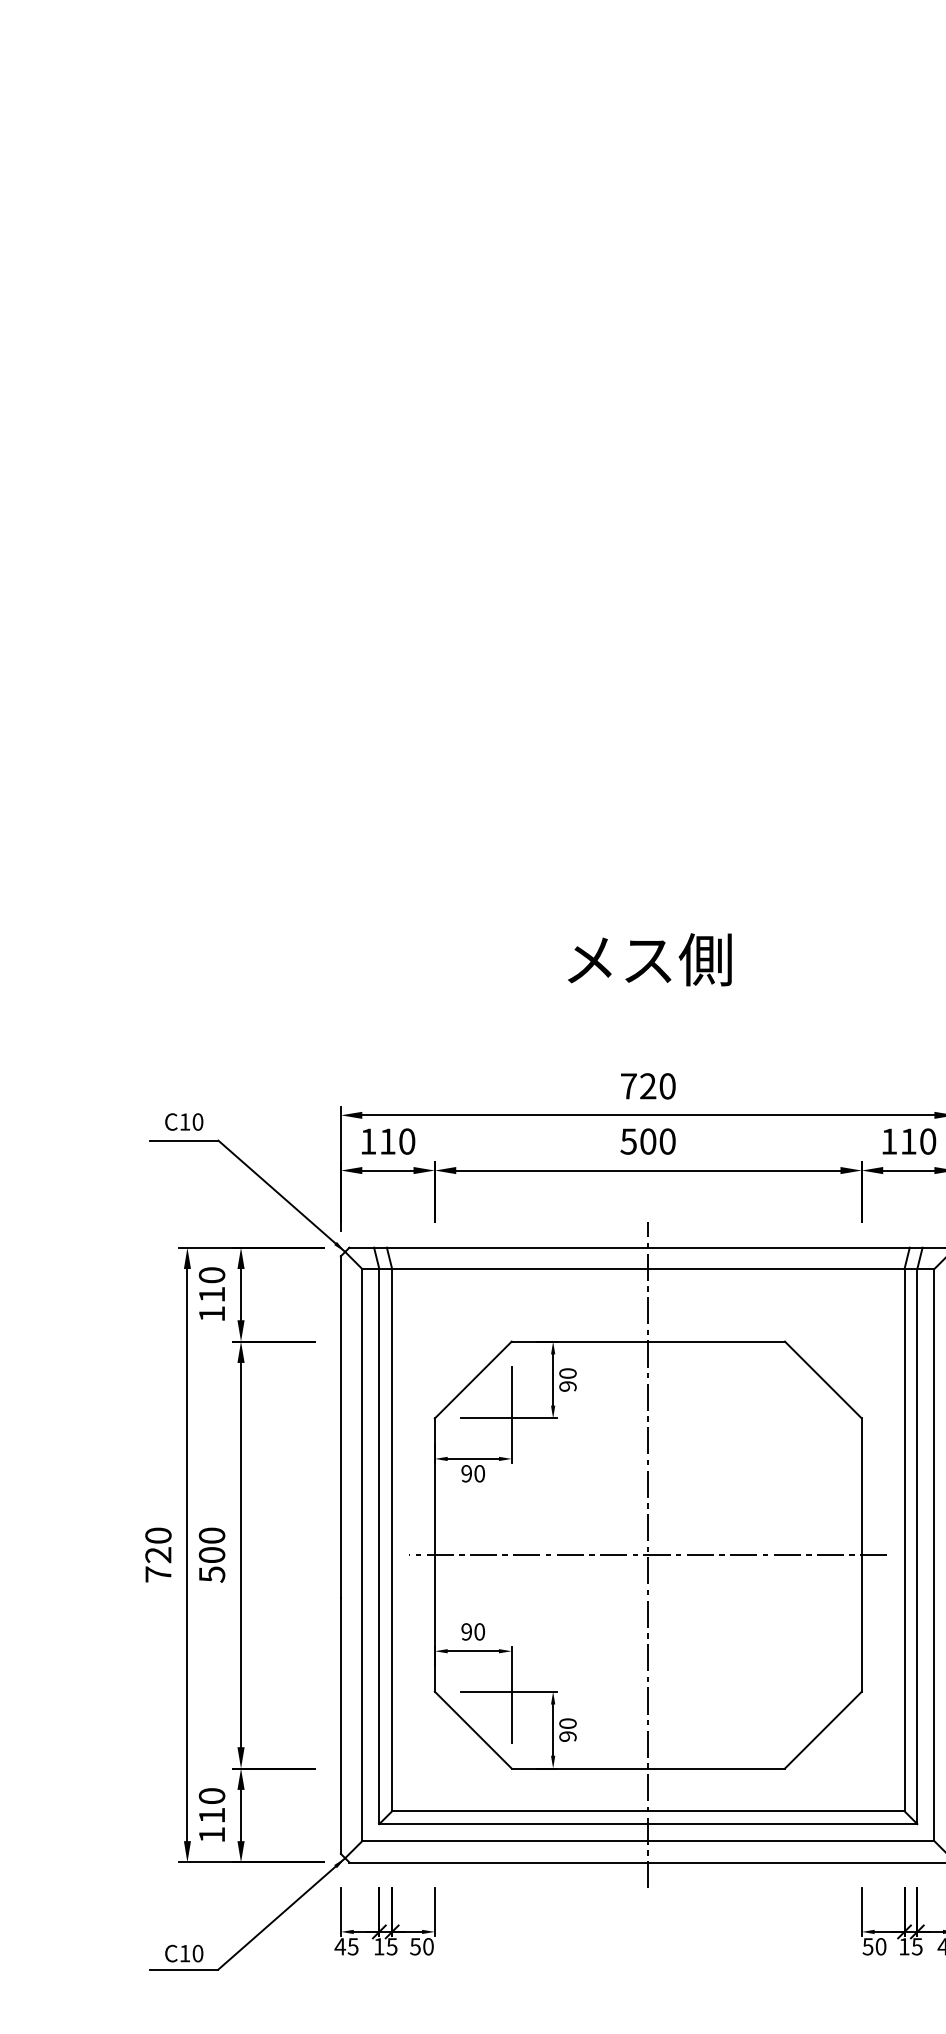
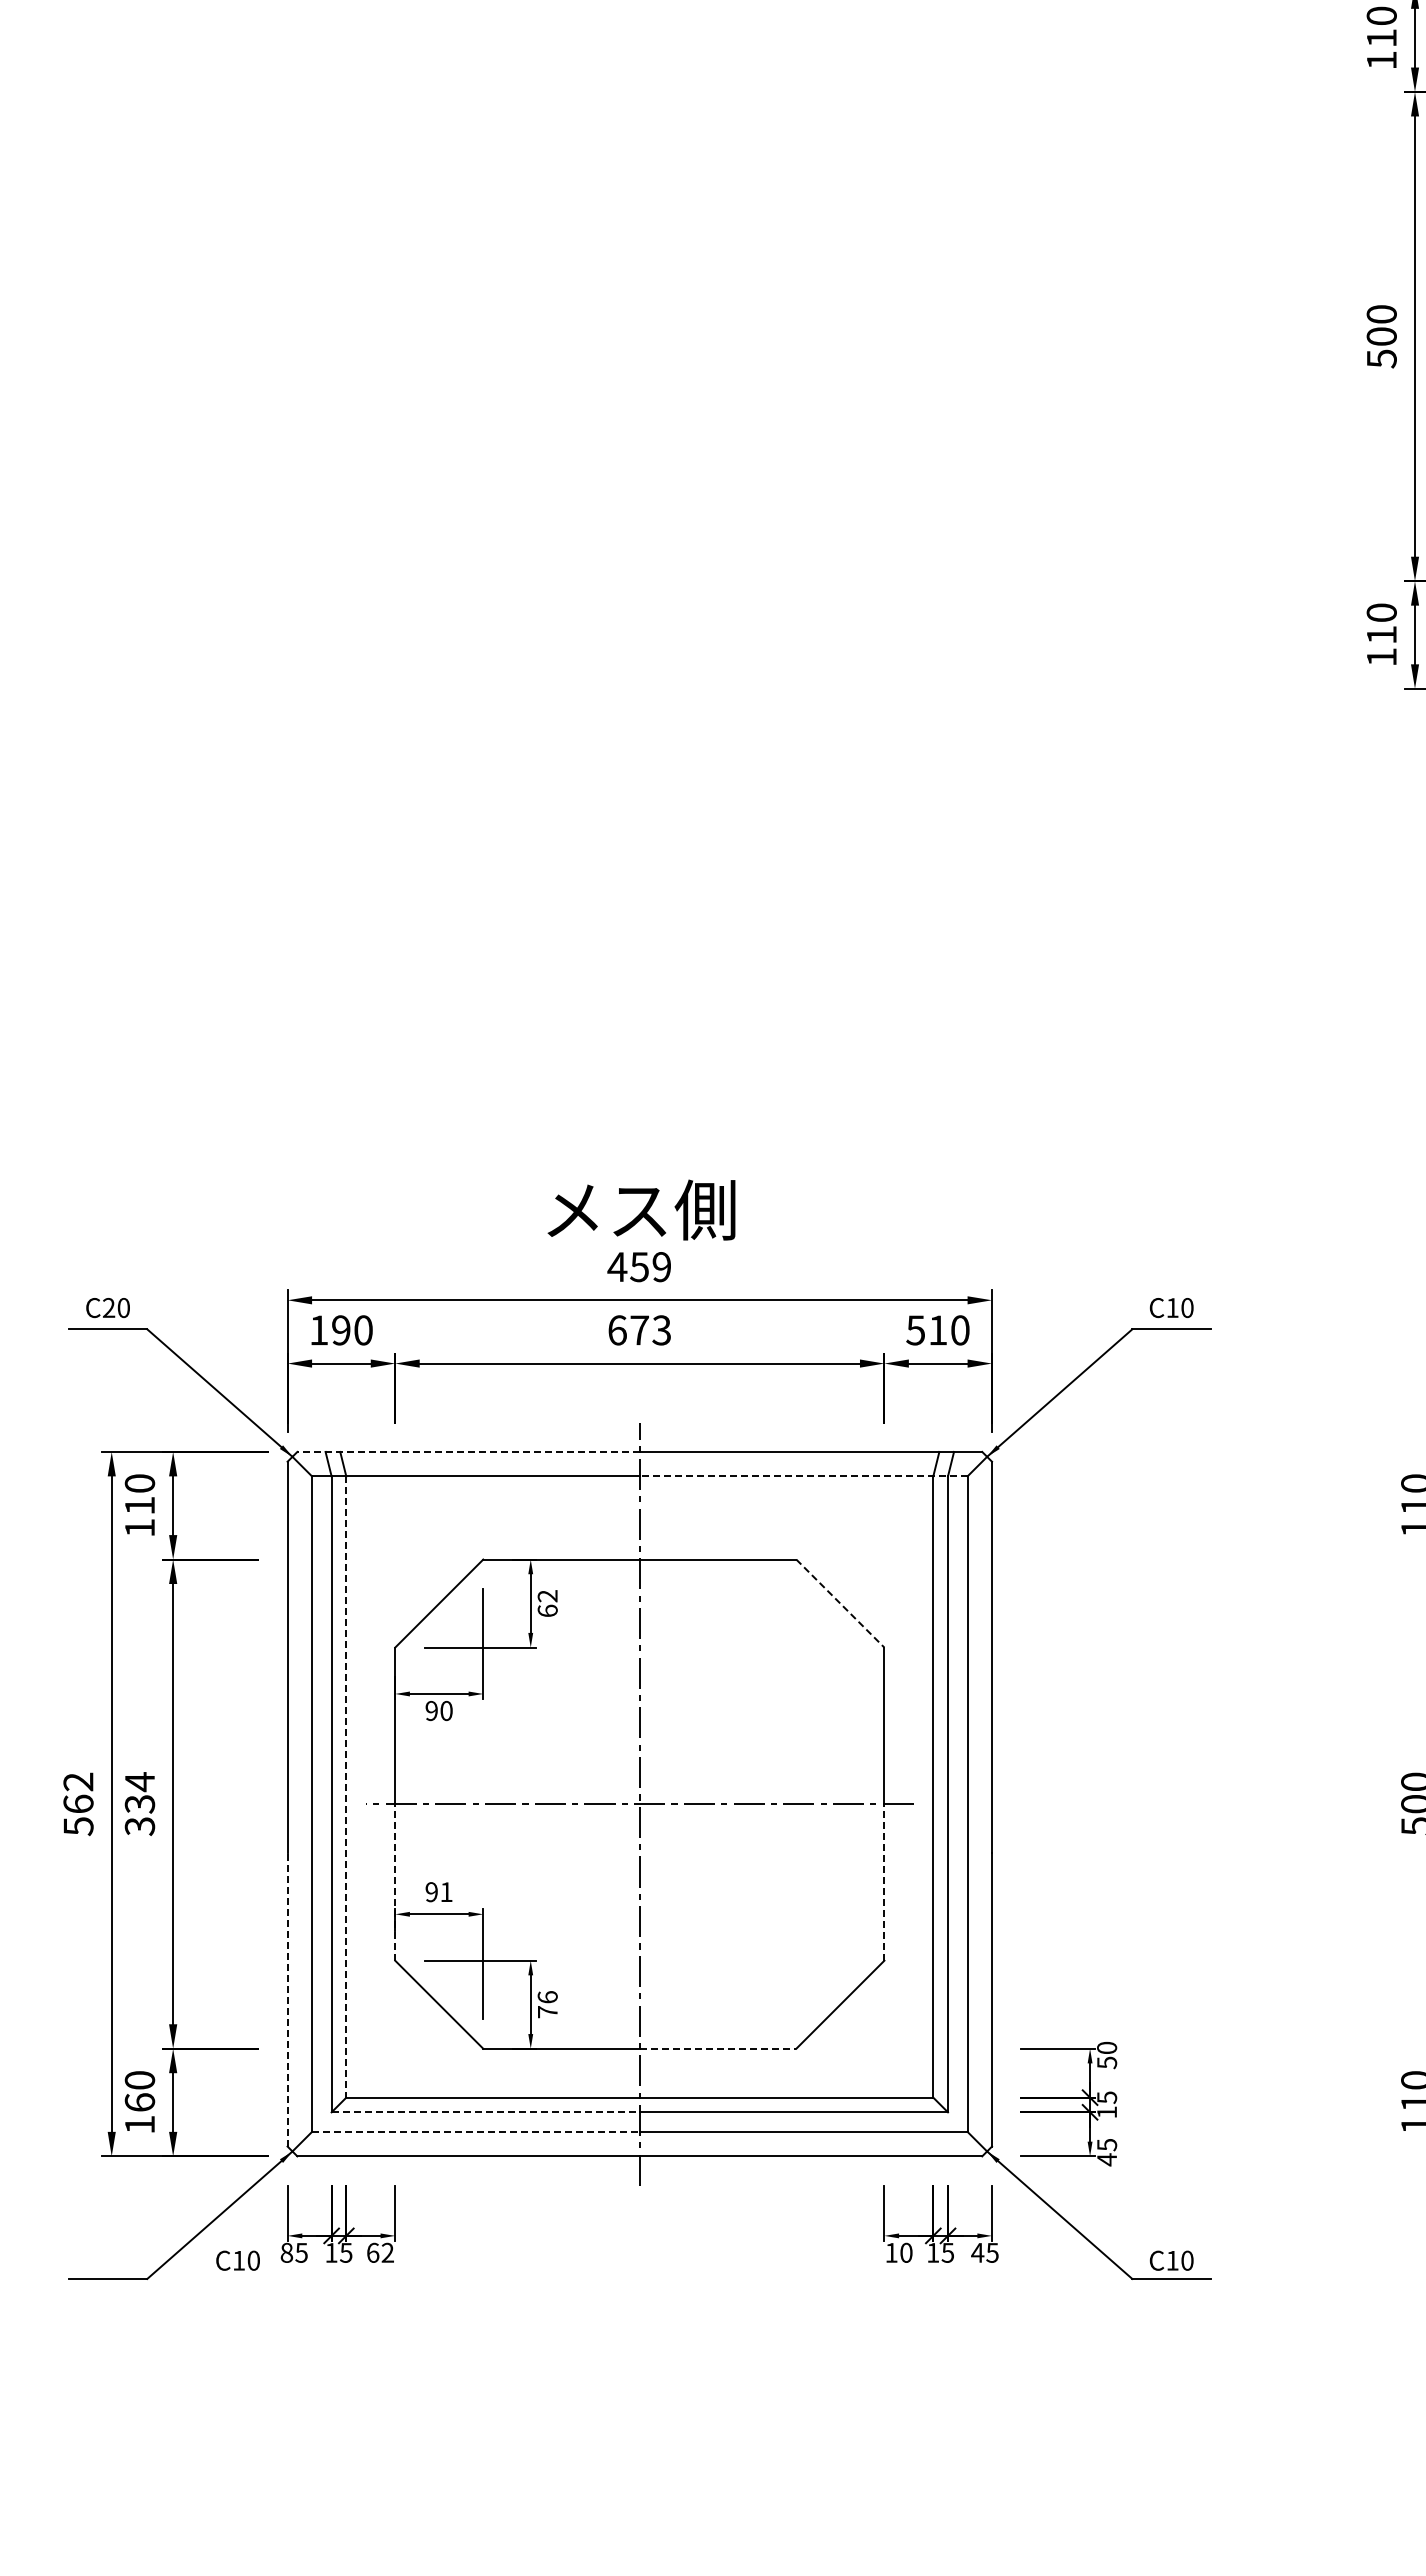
text: (649, 959) -> (641, 1209), moved
text: (648, 1086) -> (639, 1267), 720 -> 459
text: (185, 1121) -> (109, 1307), C10 -> C20
text: (387, 1141) -> (341, 1330), 110 -> 190
text: (648, 1141) -> (639, 1330), 500 -> 673
text: (888, 1141) -> (915, 1330), 110 -> 510
line: (498, 1247) -> (468, 1451), solid -> dashed
line: (791, 1269) -> (803, 1476), solid -> dashed
text: (567, 1379) -> (547, 1603), 90 -> 62
line: (823, 1379) -> (840, 1603), solid -> dashed
line: (392, 1540) -> (346, 1787), solid -> dashed
text: (211, 1554) -> (139, 1803), 500 -> 334
text: (158, 1555) -> (78, 1804), 720 -> 562
line: (435, 1622) -> (395, 1881), solid -> dashed
line: (861, 1622) -> (884, 1881), solid -> dashed
text: (479, 1632) -> (446, 1892), 90 -> 91
line: (340, 1725) -> (287, 1999), solid -> dashed
text: (567, 1729) -> (547, 2004), 90 -> 76
line: (717, 1768) -> (718, 2048), solid -> dashed
text: (211, 1815) -> (139, 2102), 110 -> 160
line: (514, 1824) -> (486, 2112), solid -> dashed
line: (504, 1840) -> (475, 2131), solid -> dashed
text: (339, 1946) -> (286, 2252), 45 -> 85
text: (421, 1946) -> (379, 2252), 50 -> 62
text: (868, 1946) -> (891, 2252), 50 -> 10
text: (183, 1953) -> (237, 2260), moved

